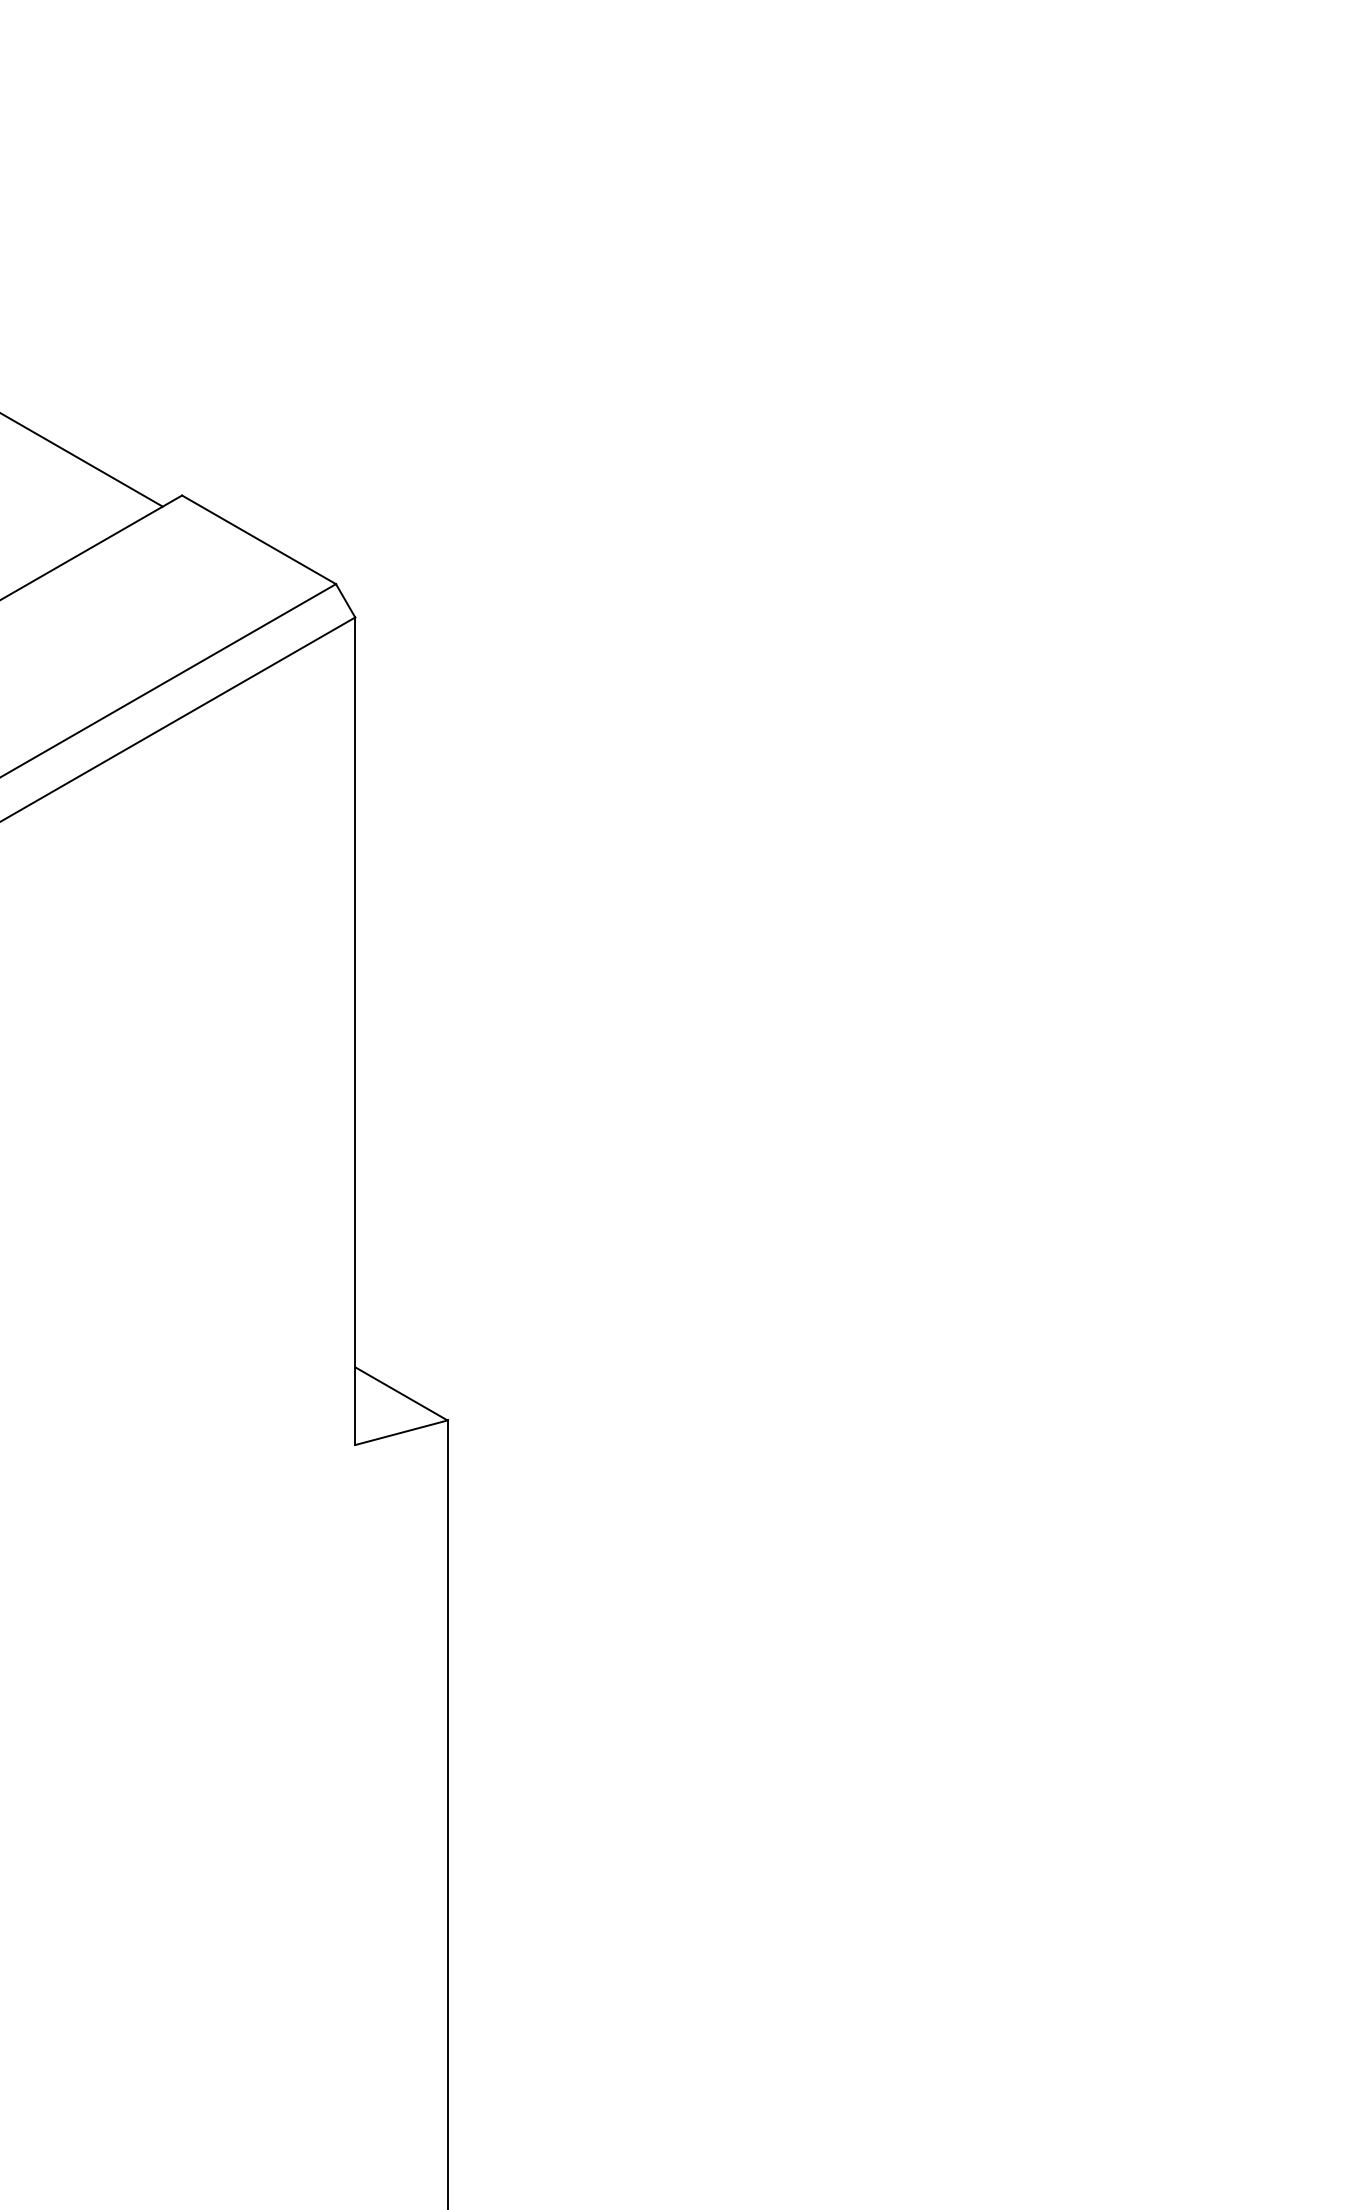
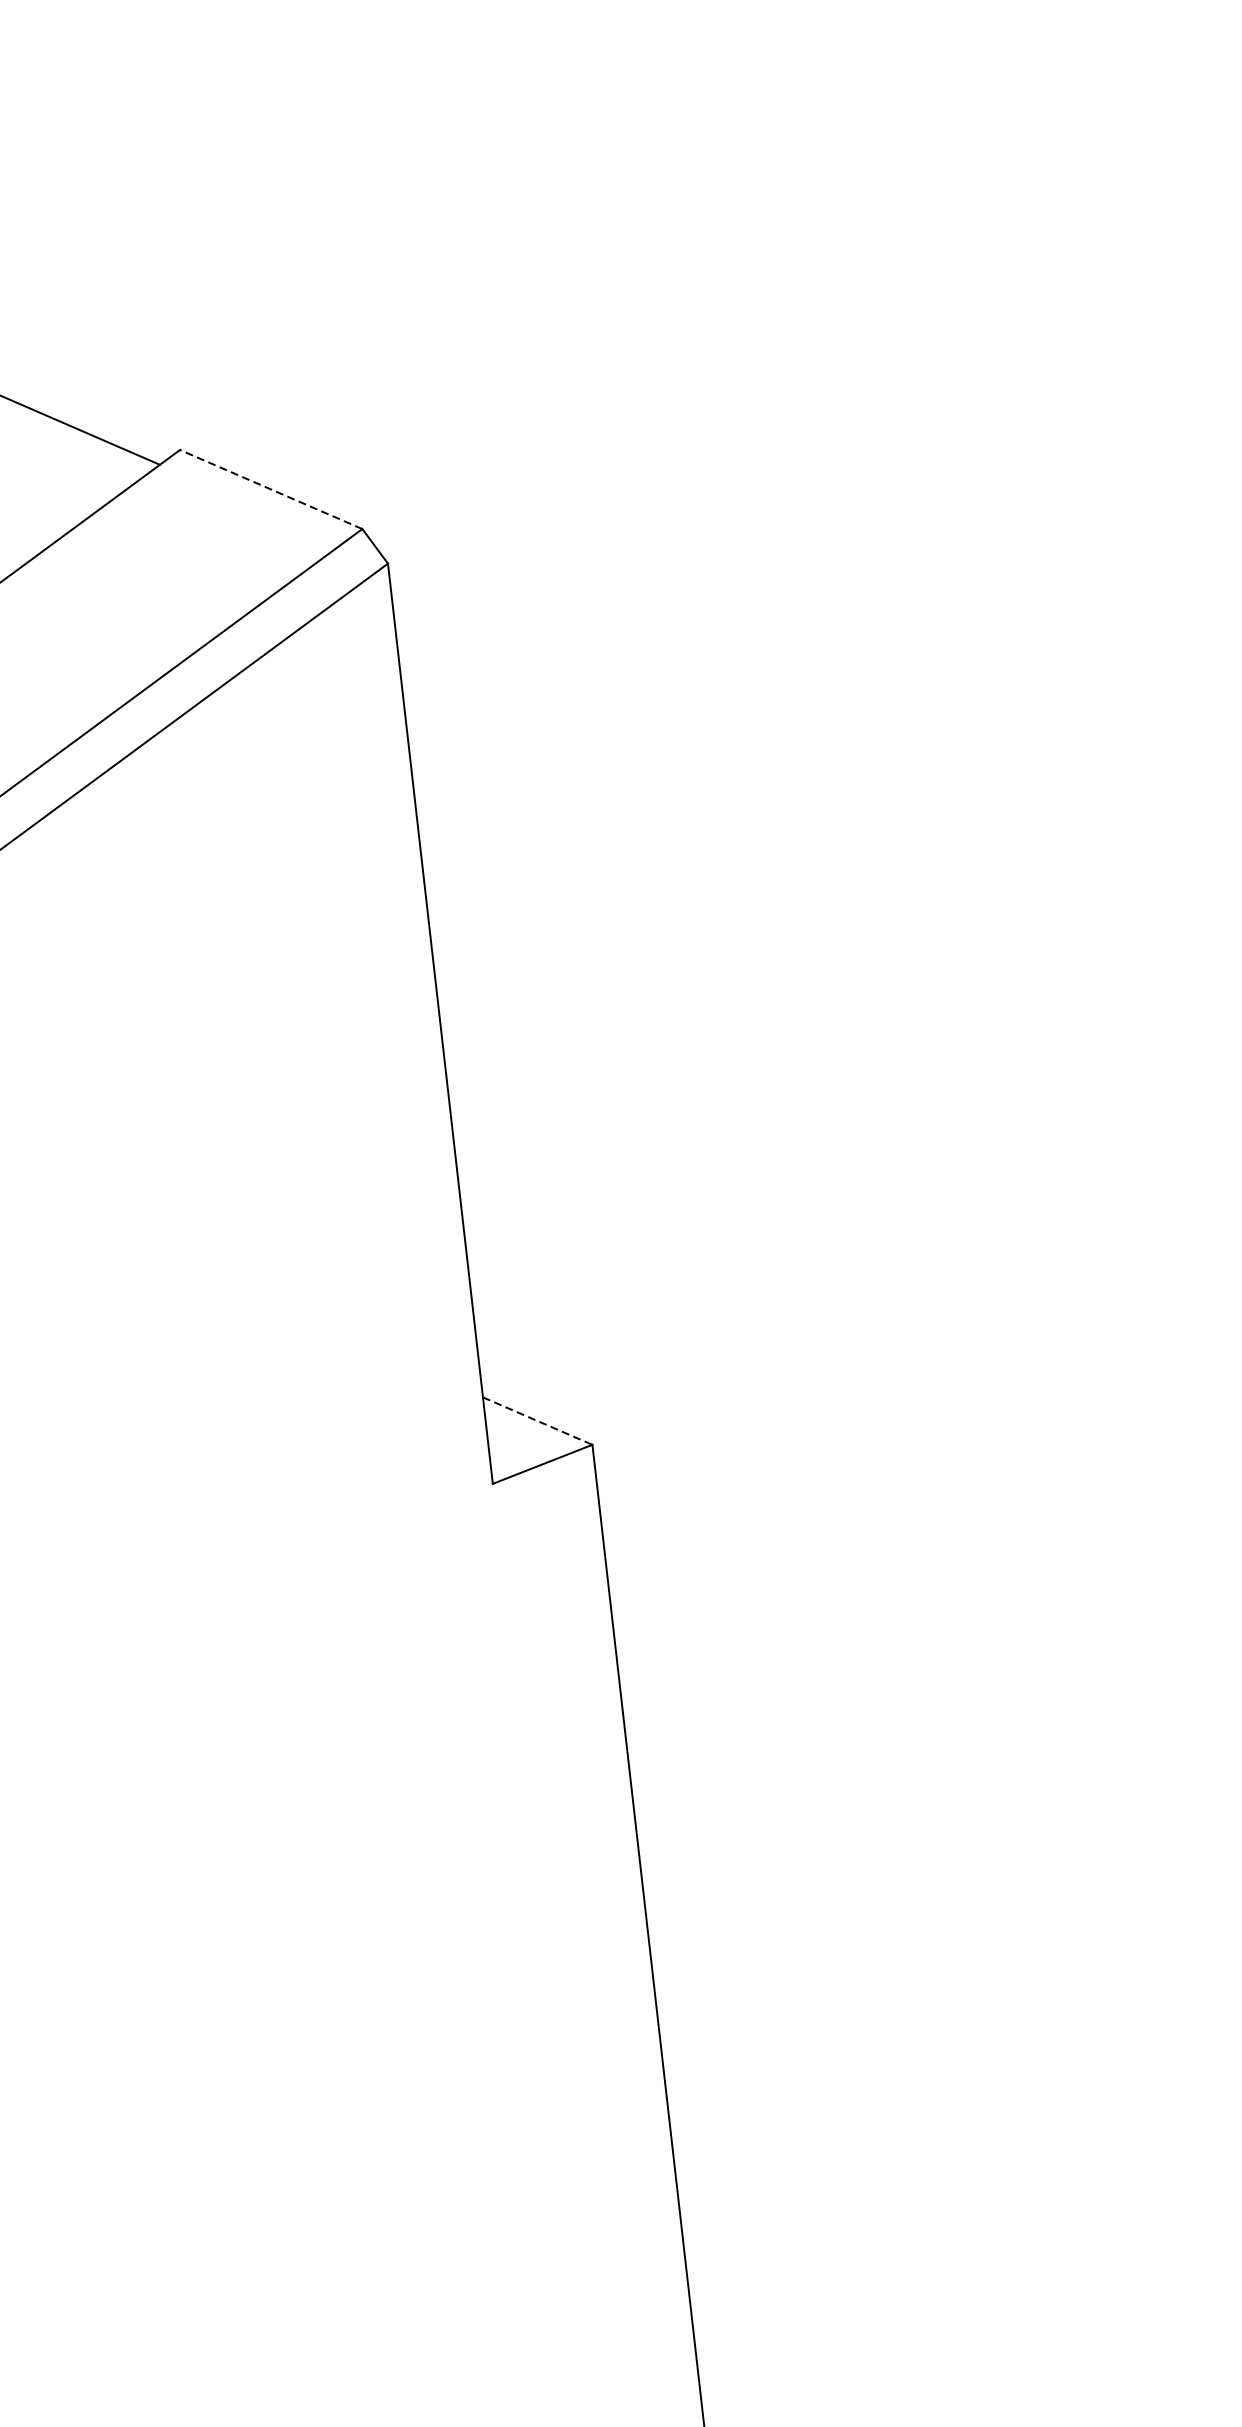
line: (259, 539) -> (271, 489), solid -> dashed
line: (401, 1394) -> (537, 1421), solid -> dashed

